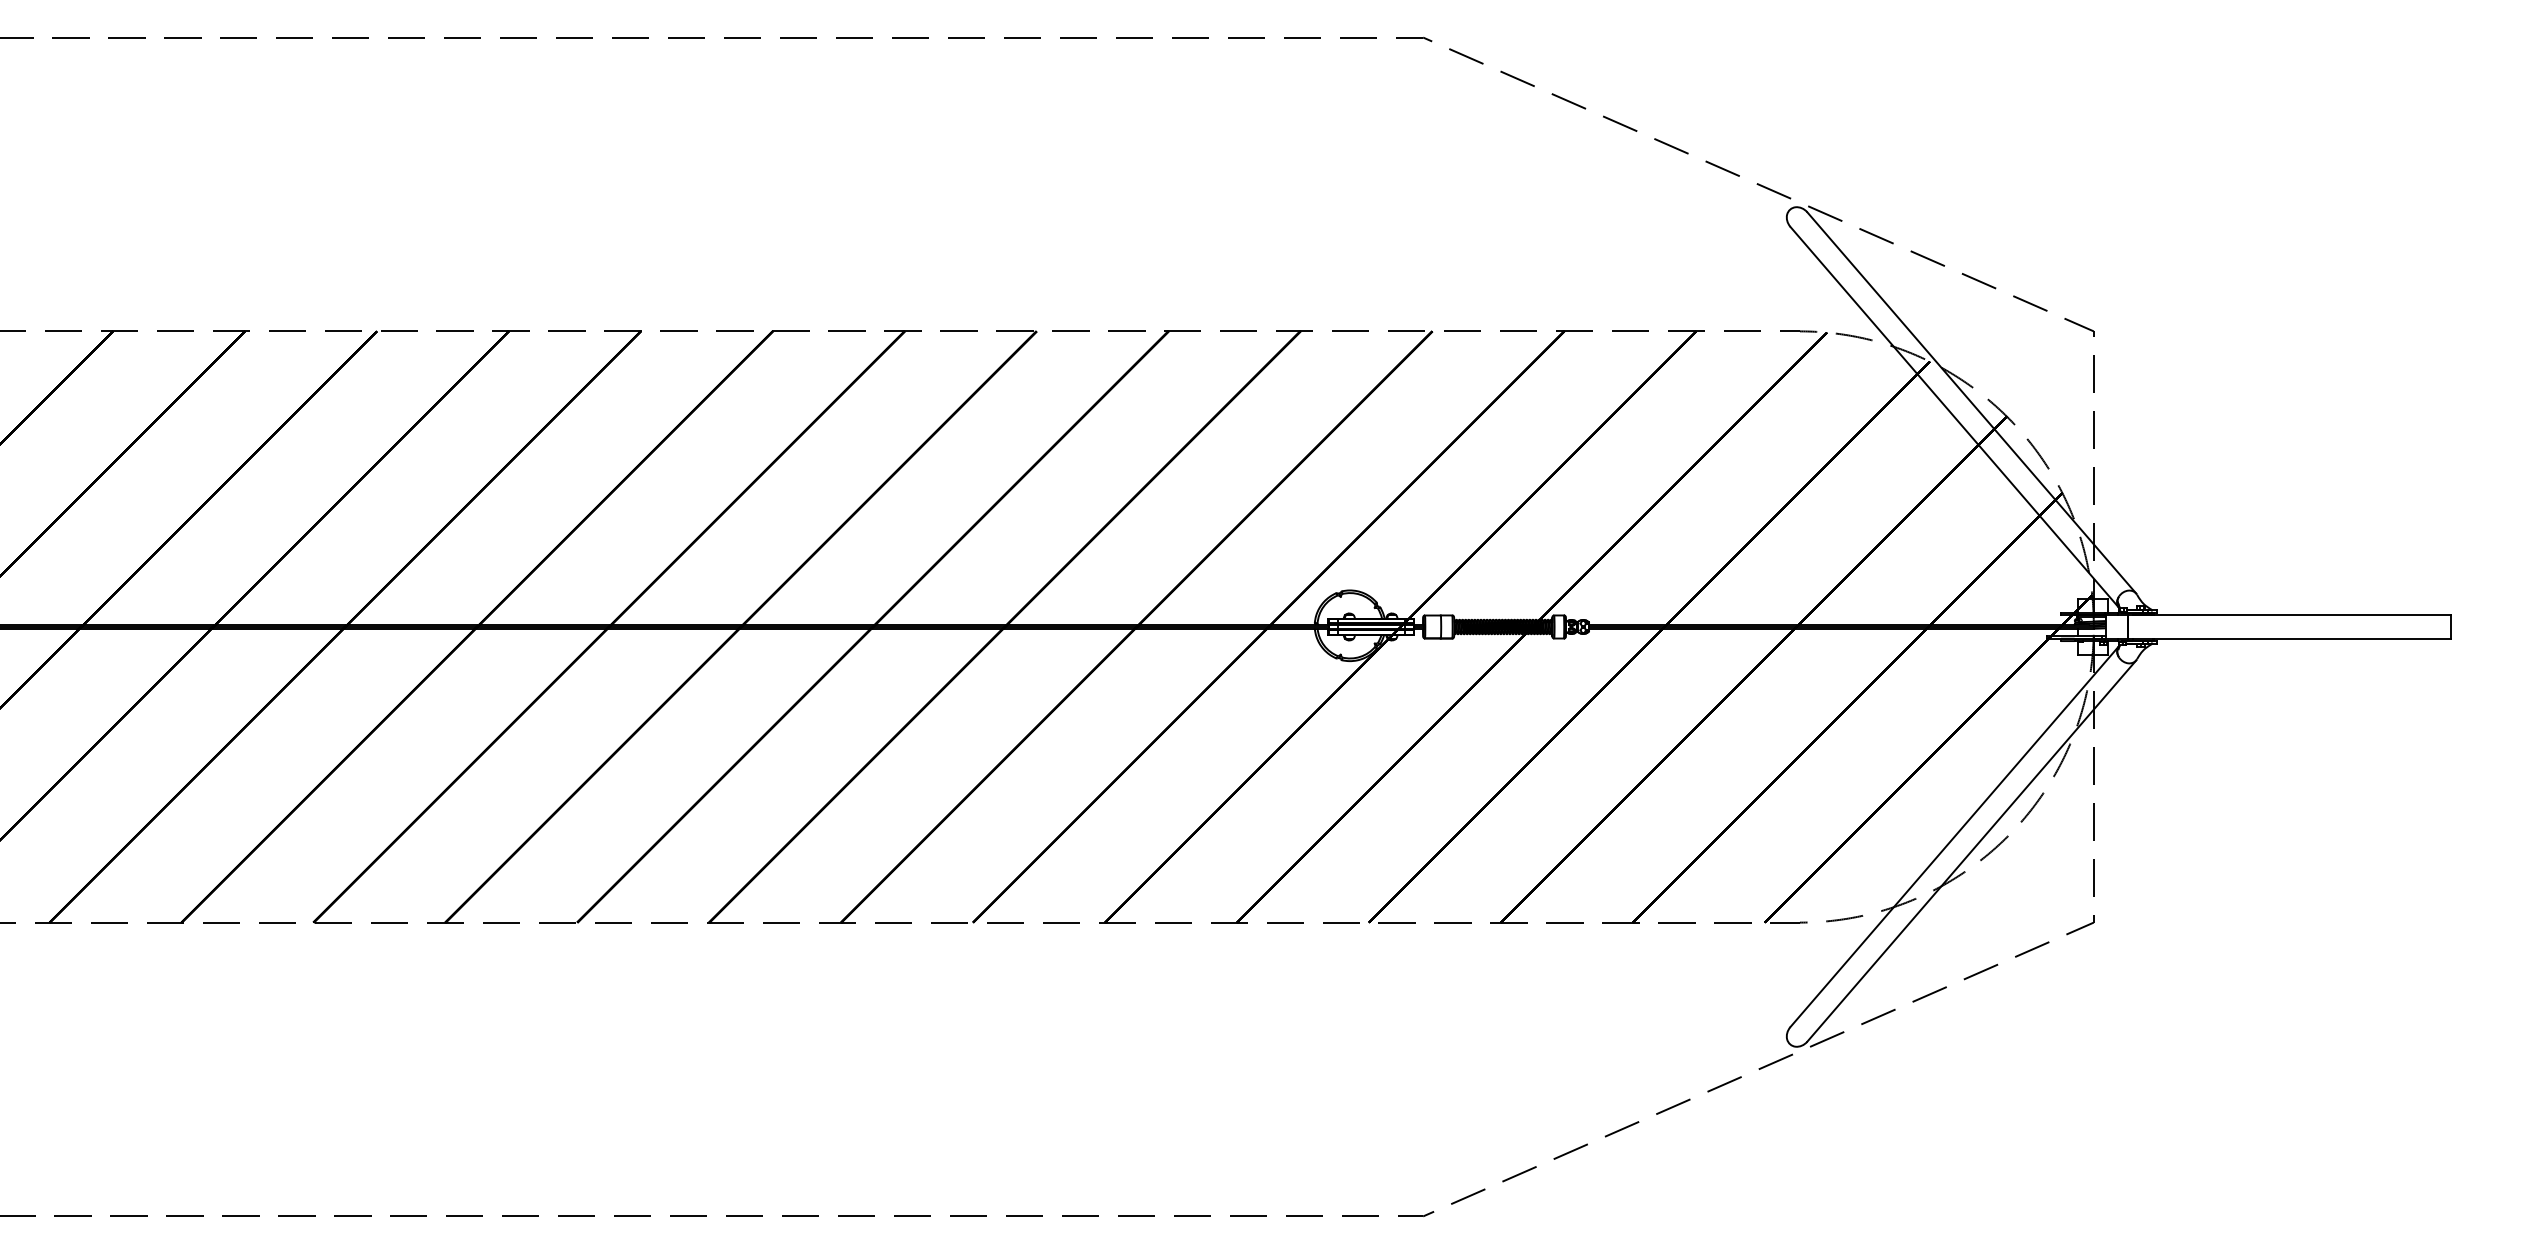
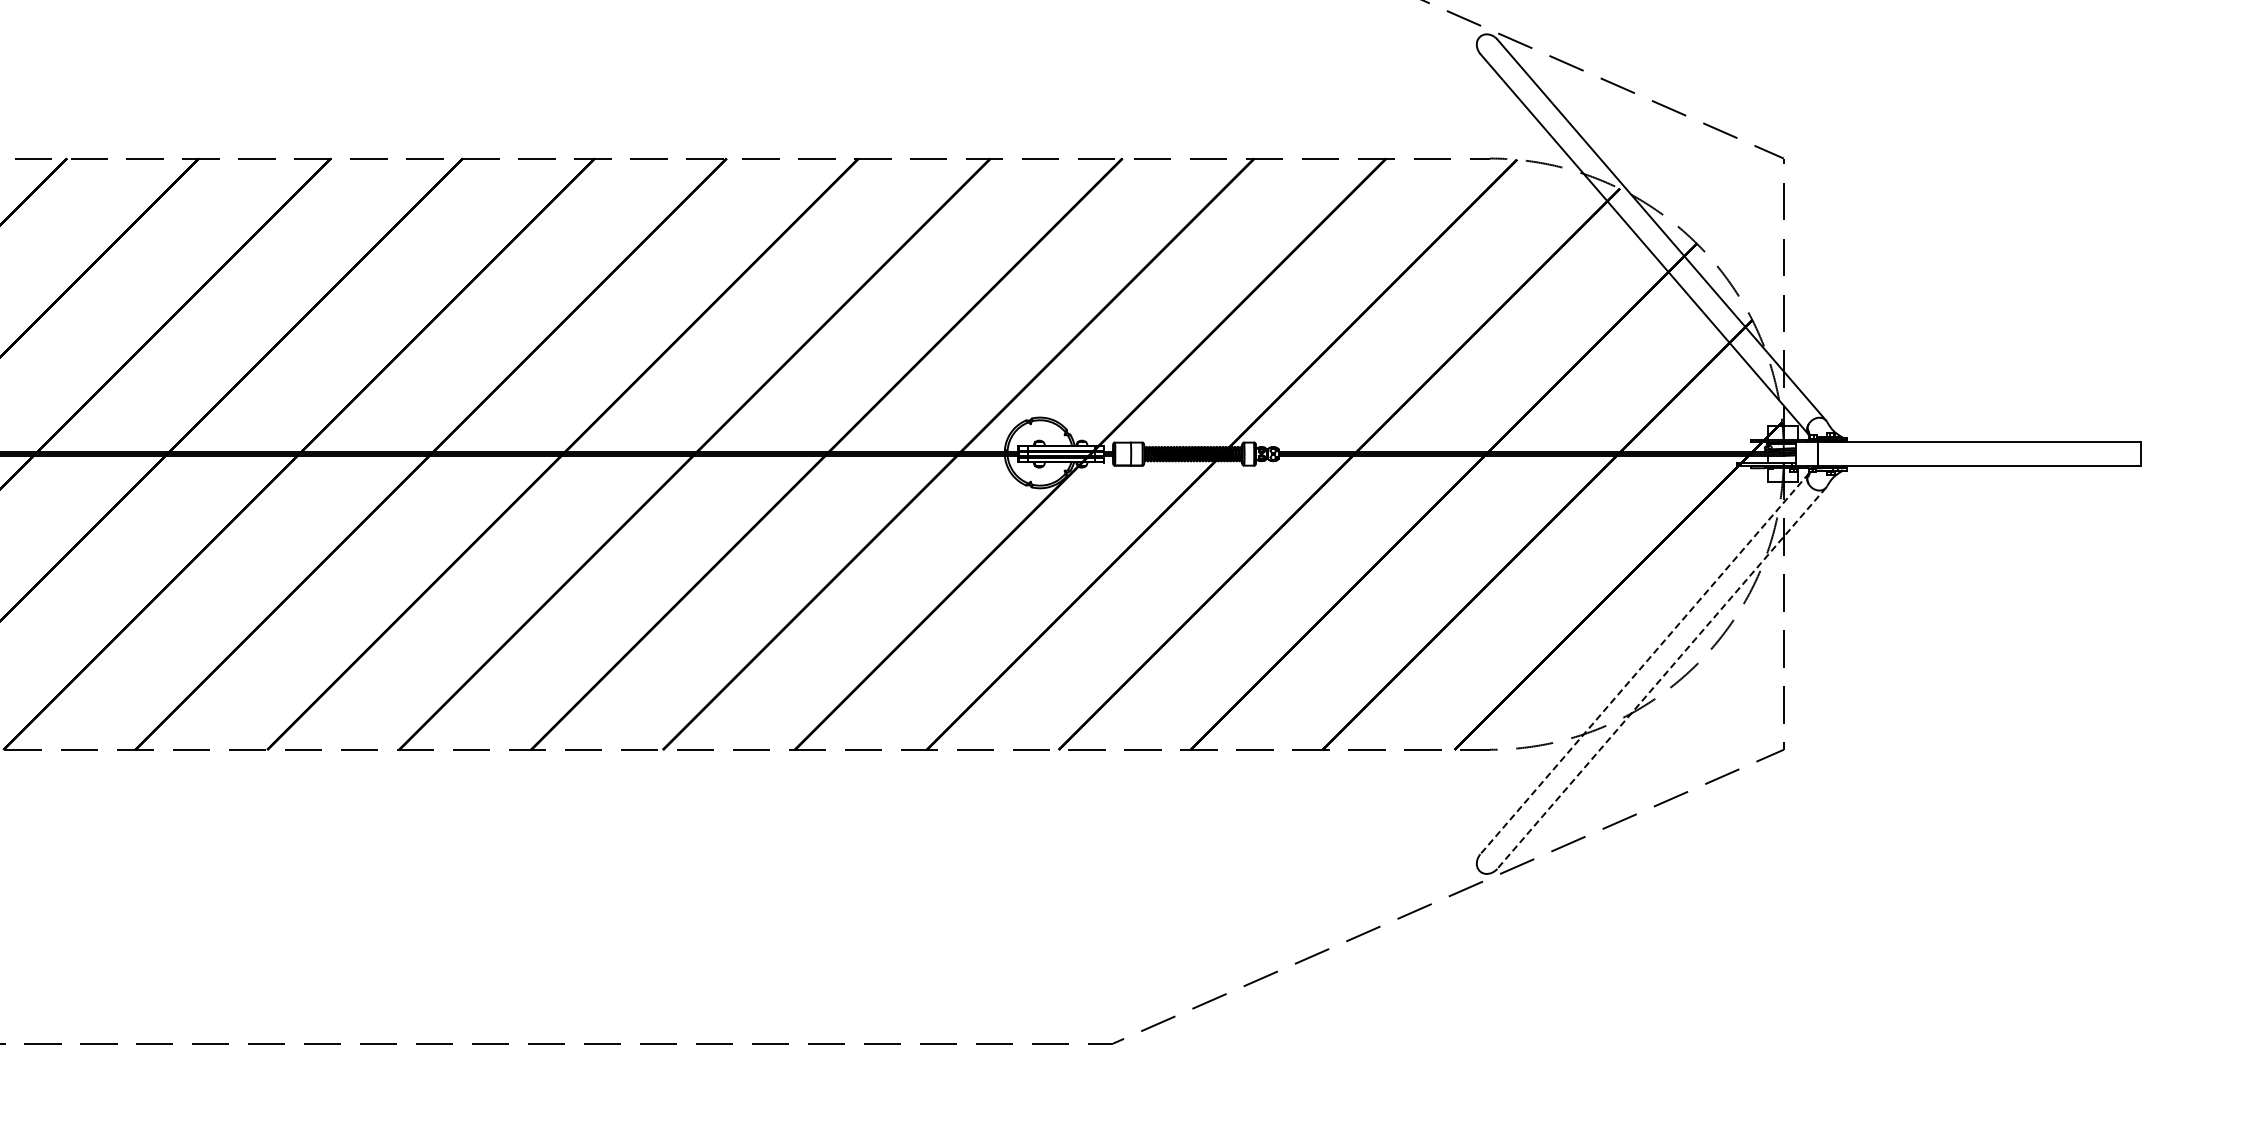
line: (1954, 836) -> (1644, 663), solid -> dashed
line: (1971, 851) -> (1661, 678), solid -> dashed

